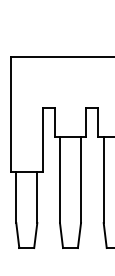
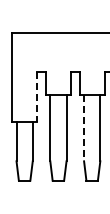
line: (42, 140) -> (36, 97), solid -> dashed
line: (104, 180) -> (84, 128), solid -> dashed

